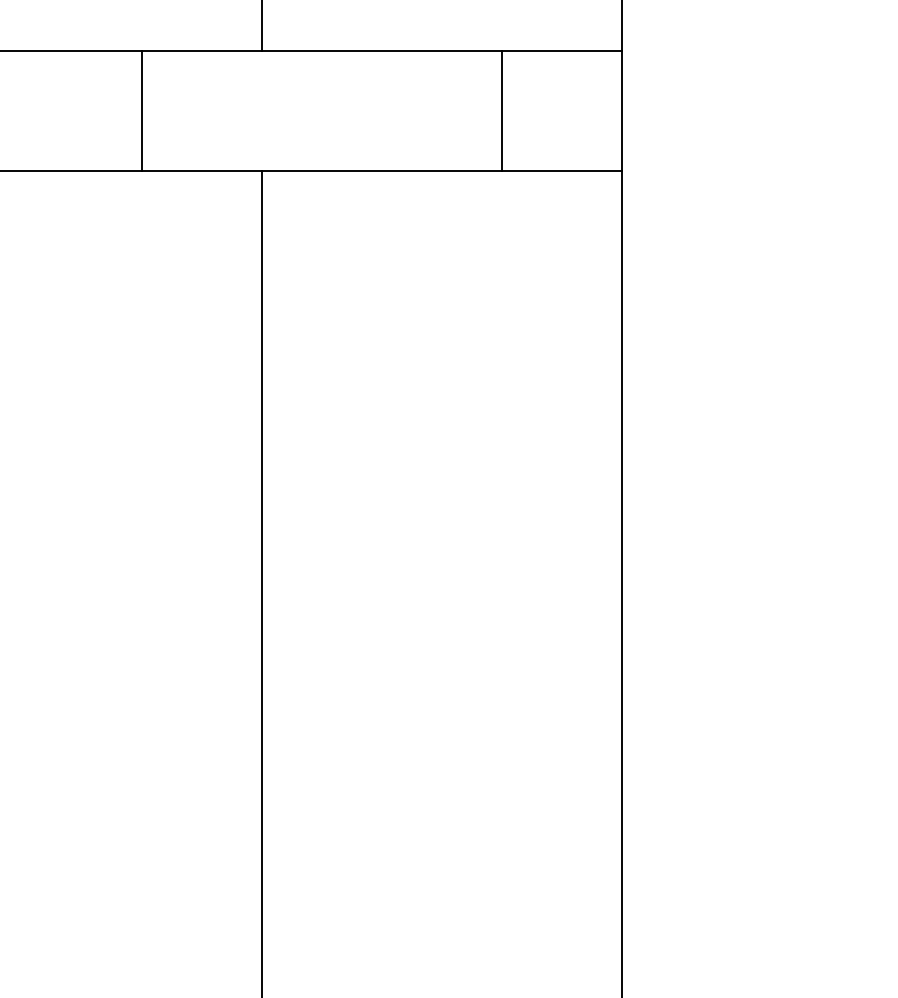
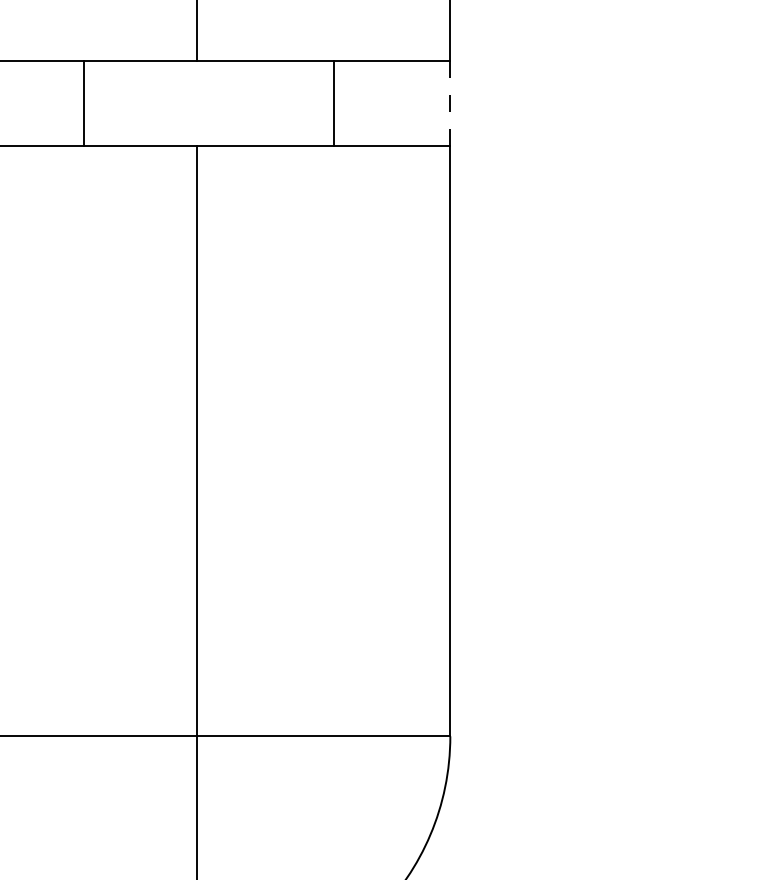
line: (622, 109) -> (450, 102), solid -> dashed
line: (141, 110) -> (83, 103), moved
line: (501, 110) -> (333, 103), moved

